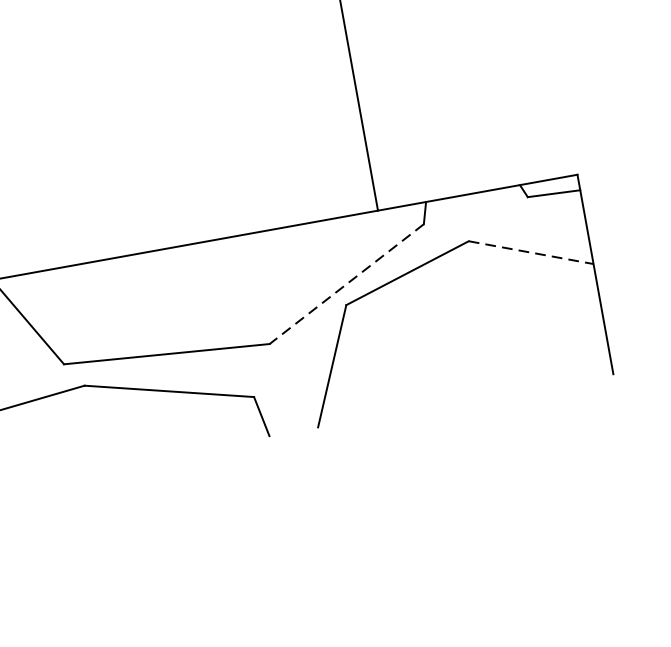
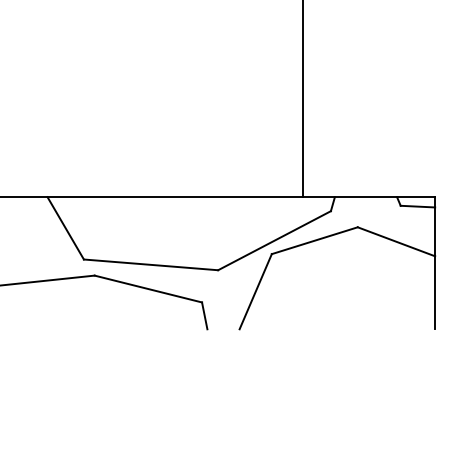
line: (531, 252) -> (396, 241), dashed -> solid
line: (346, 283) -> (274, 240), dashed -> solid

